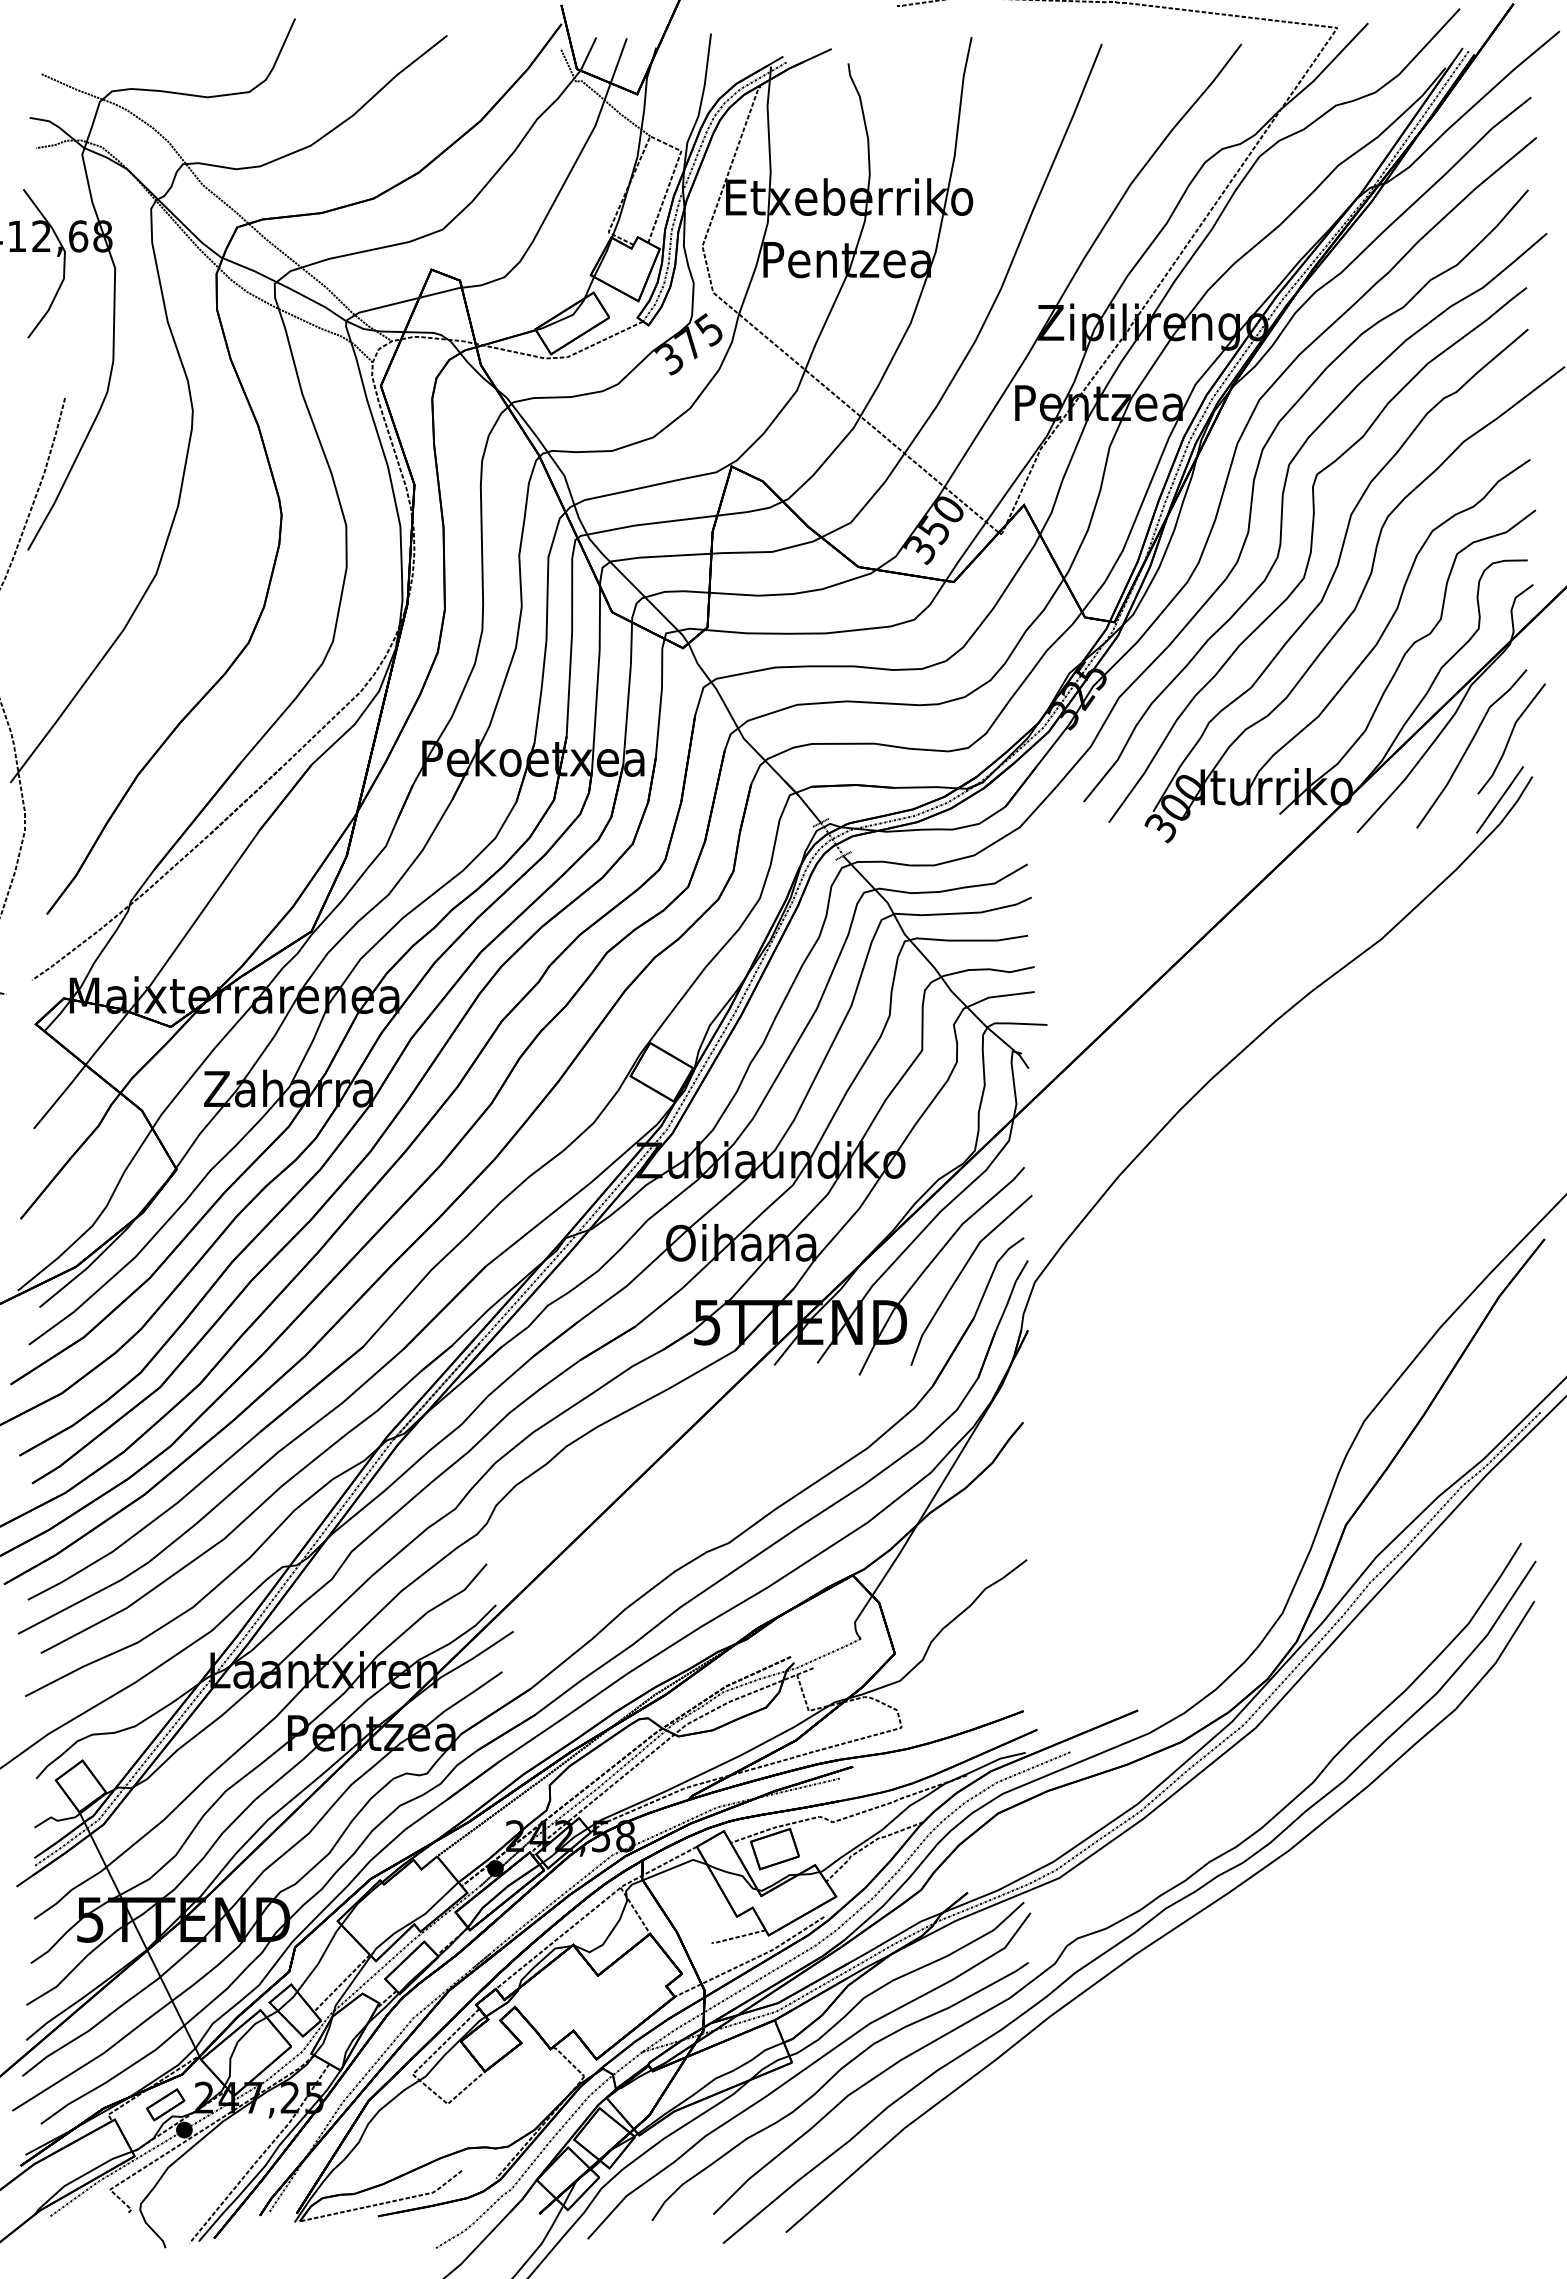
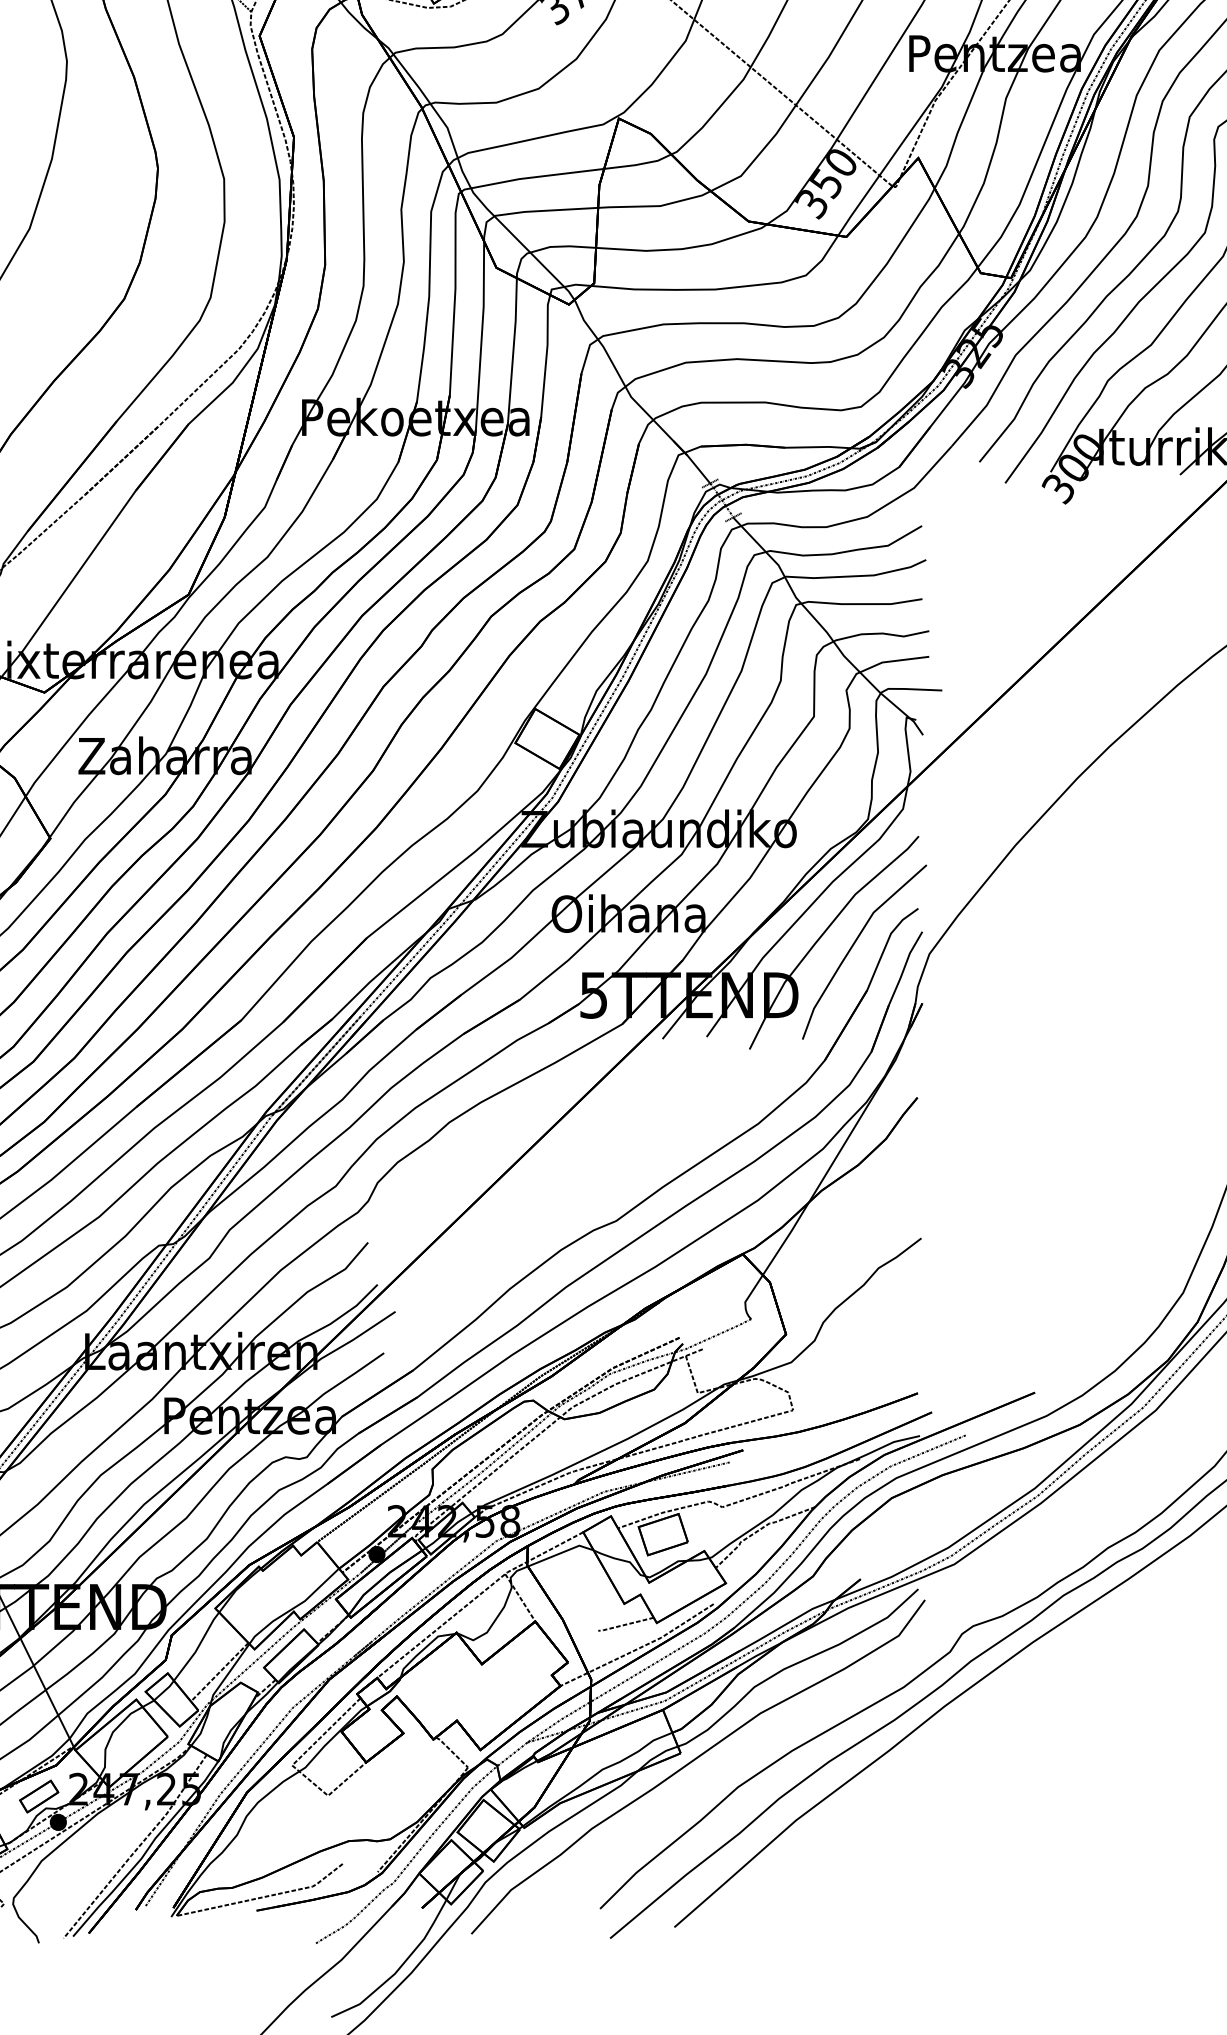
curve: (829, 2081) -> (719, 1772), removed

